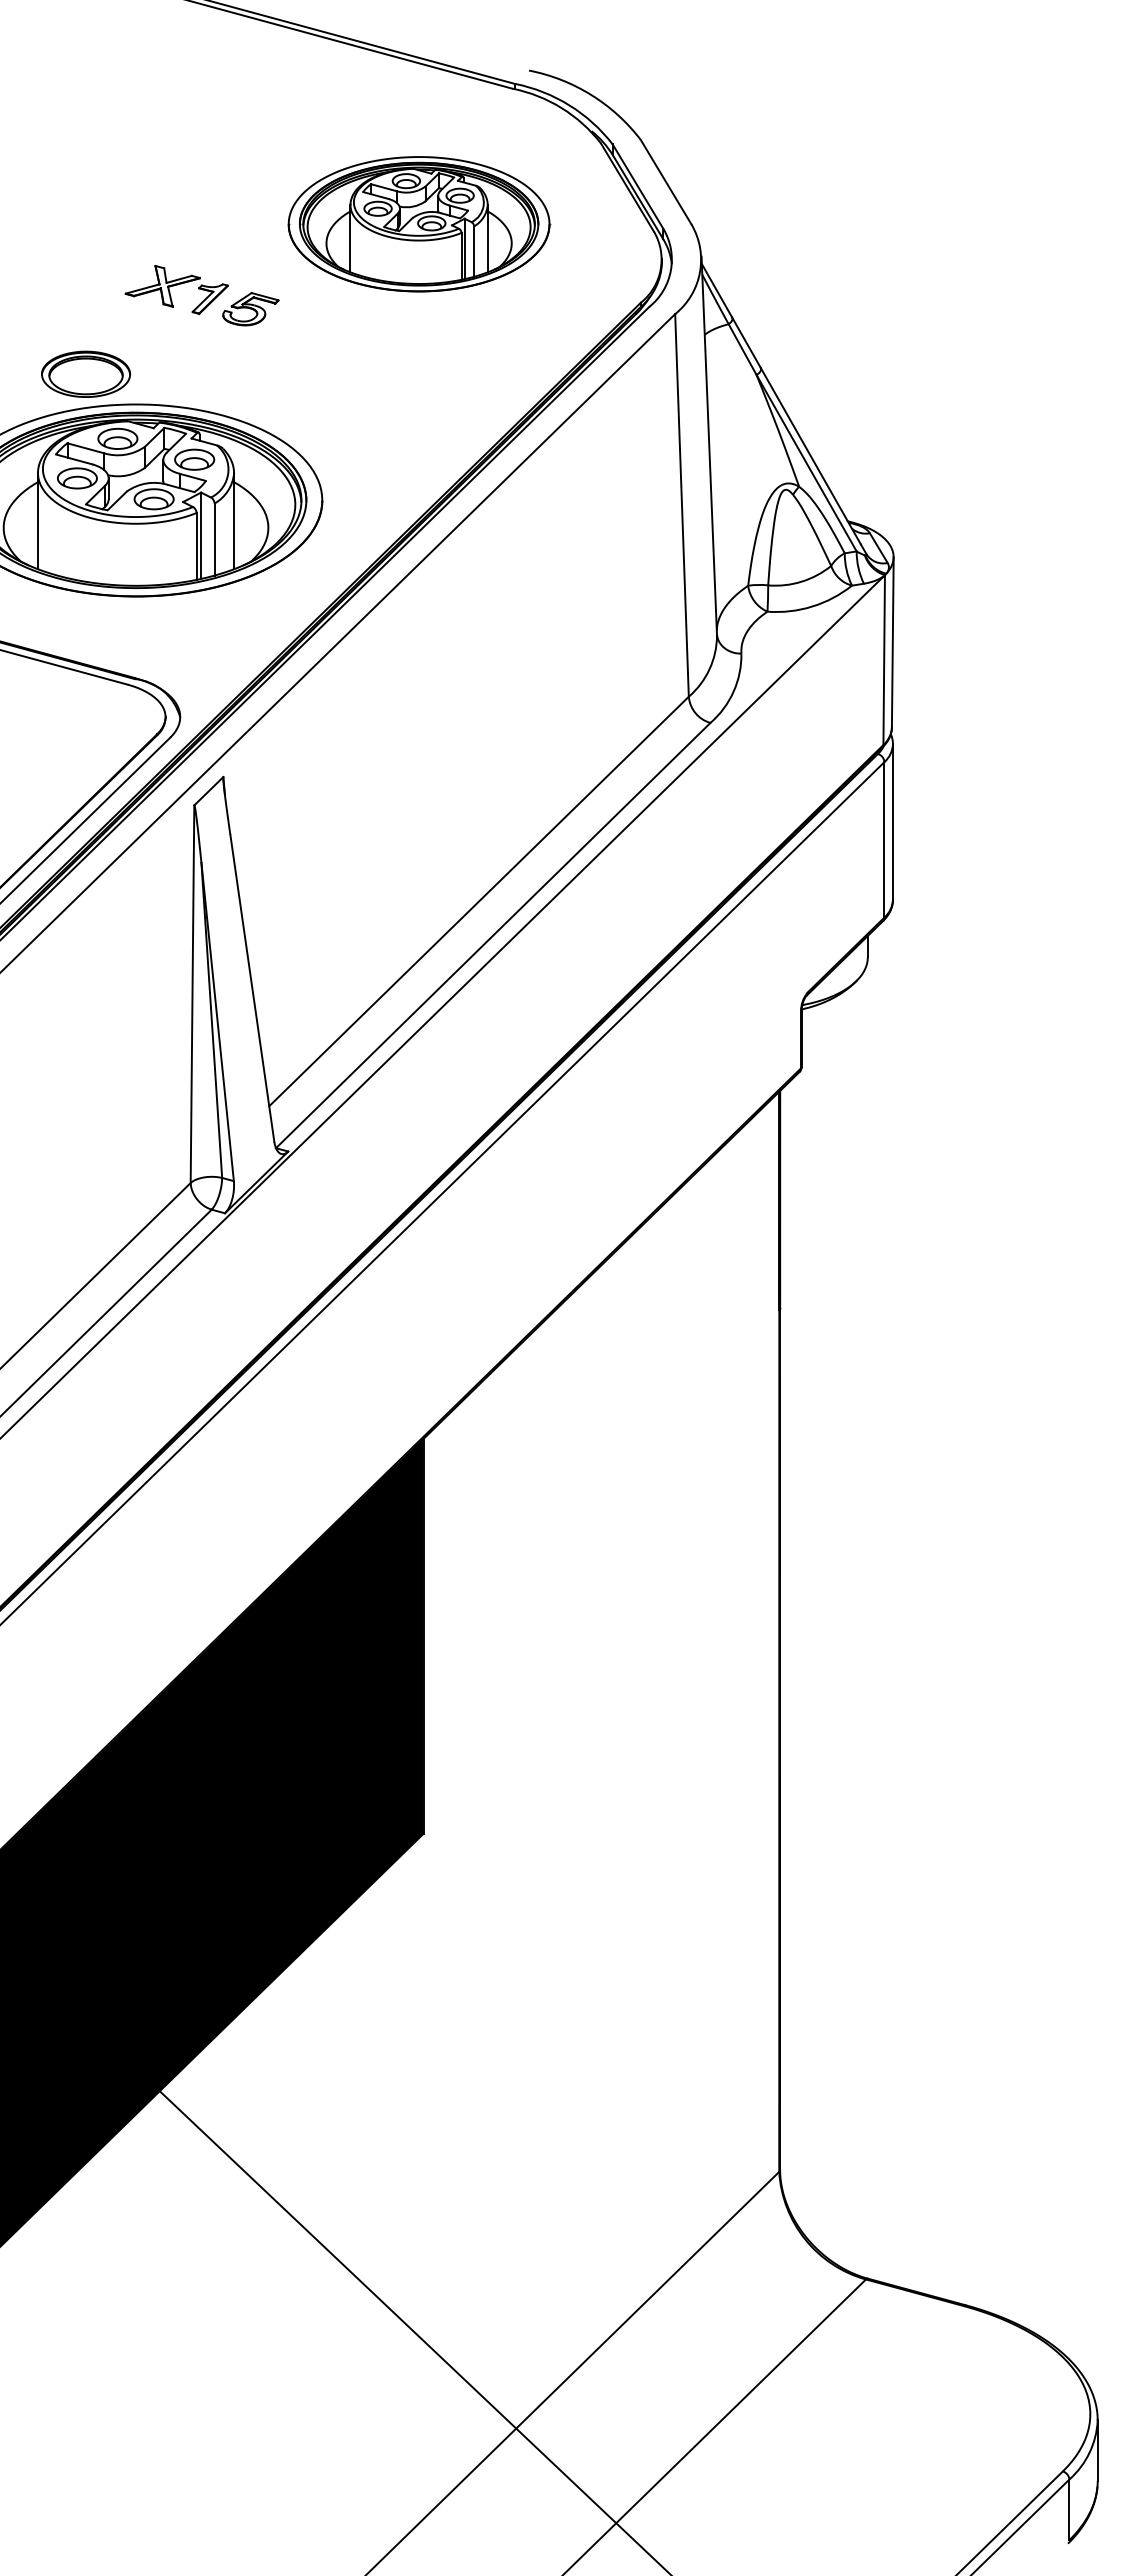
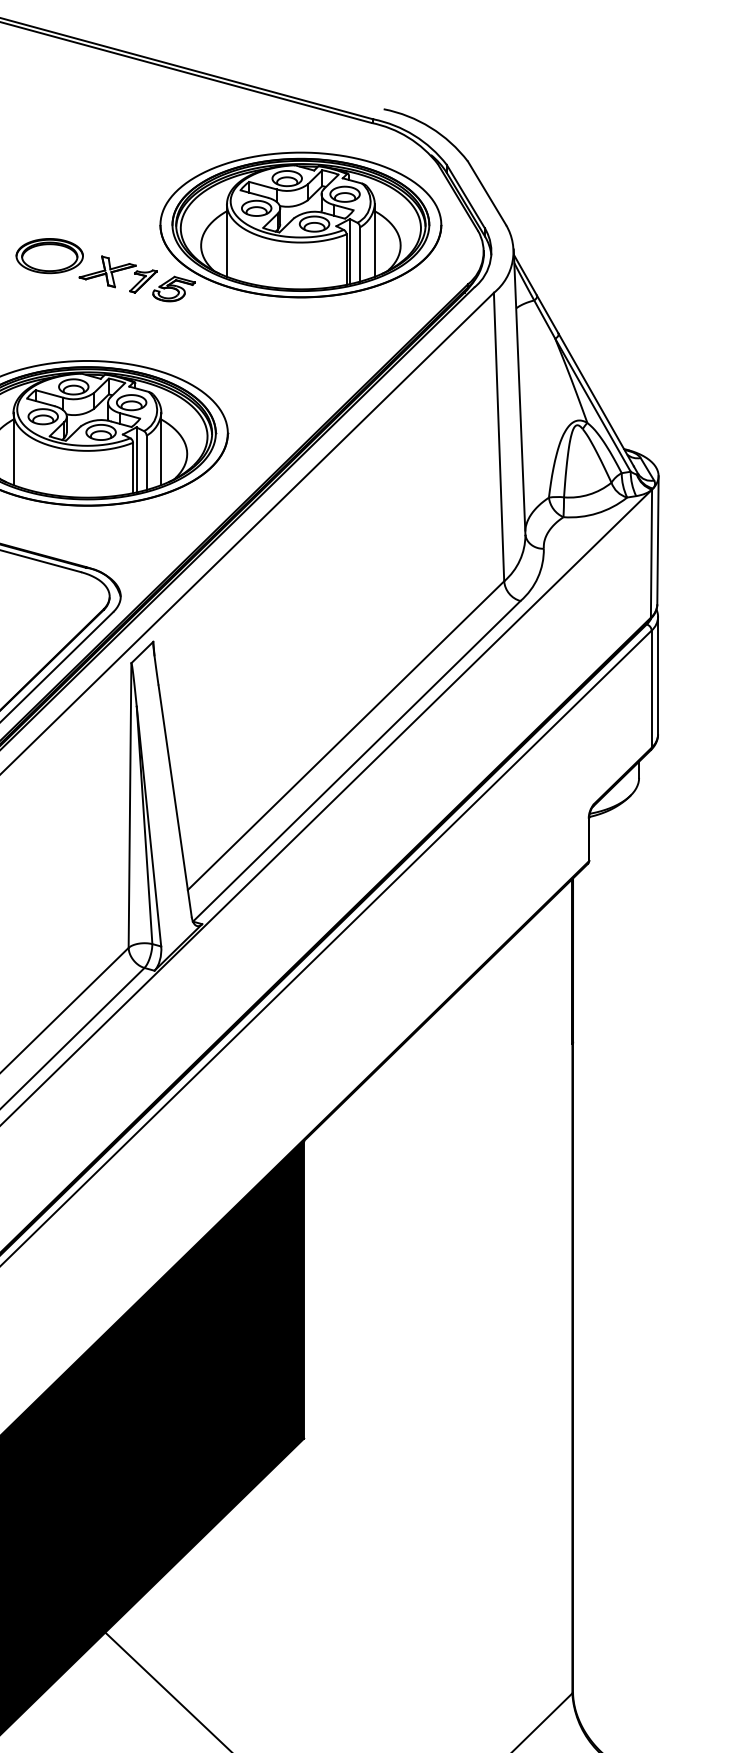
part: (418, 224) -> (300, 225), size x1.43
part: (86, 373) -> (50, 255), moved

